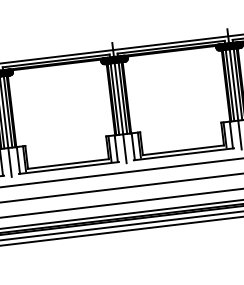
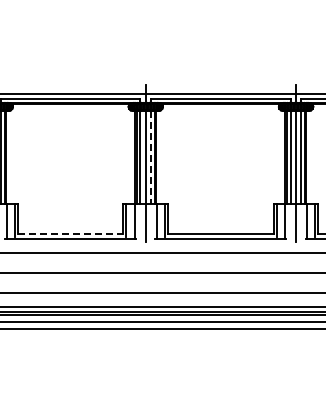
line: (122, 98) -> (150, 157), solid -> dashed
line: (68, 163) -> (70, 233), solid -> dashed

